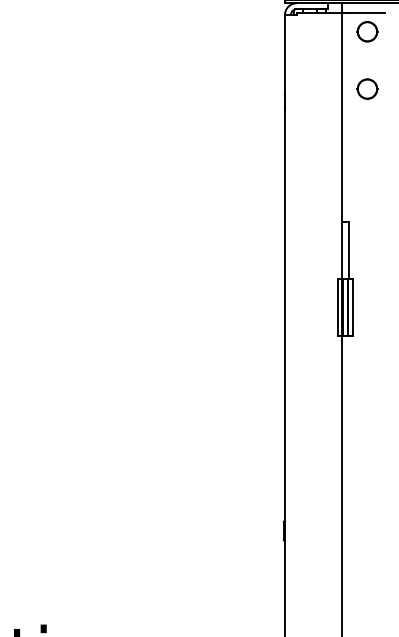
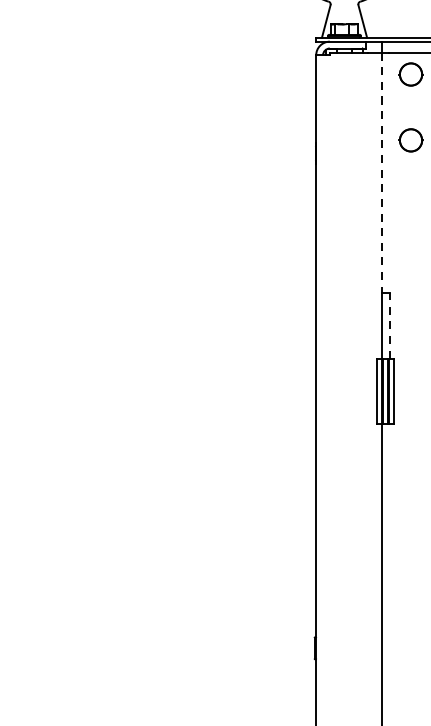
line: (342, 117) -> (382, 173), solid -> dashed
line: (348, 250) -> (389, 325), solid -> dashed

